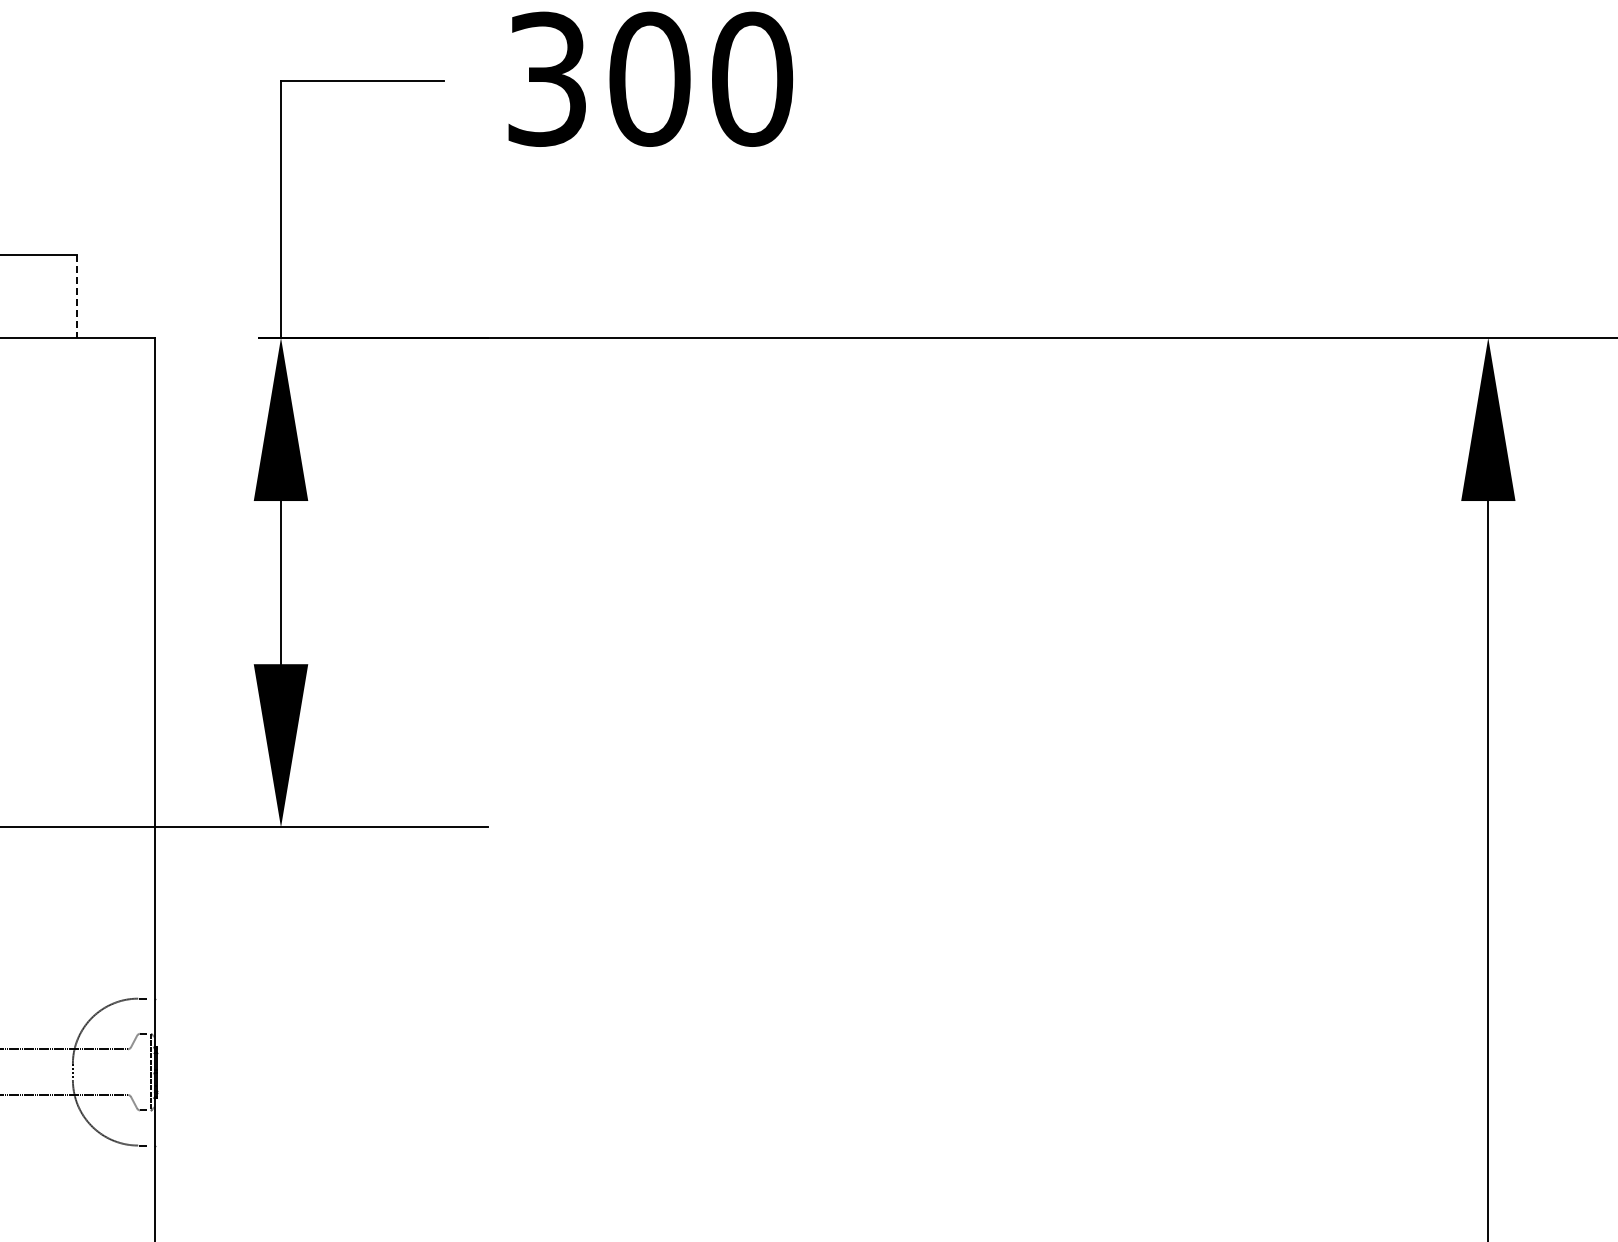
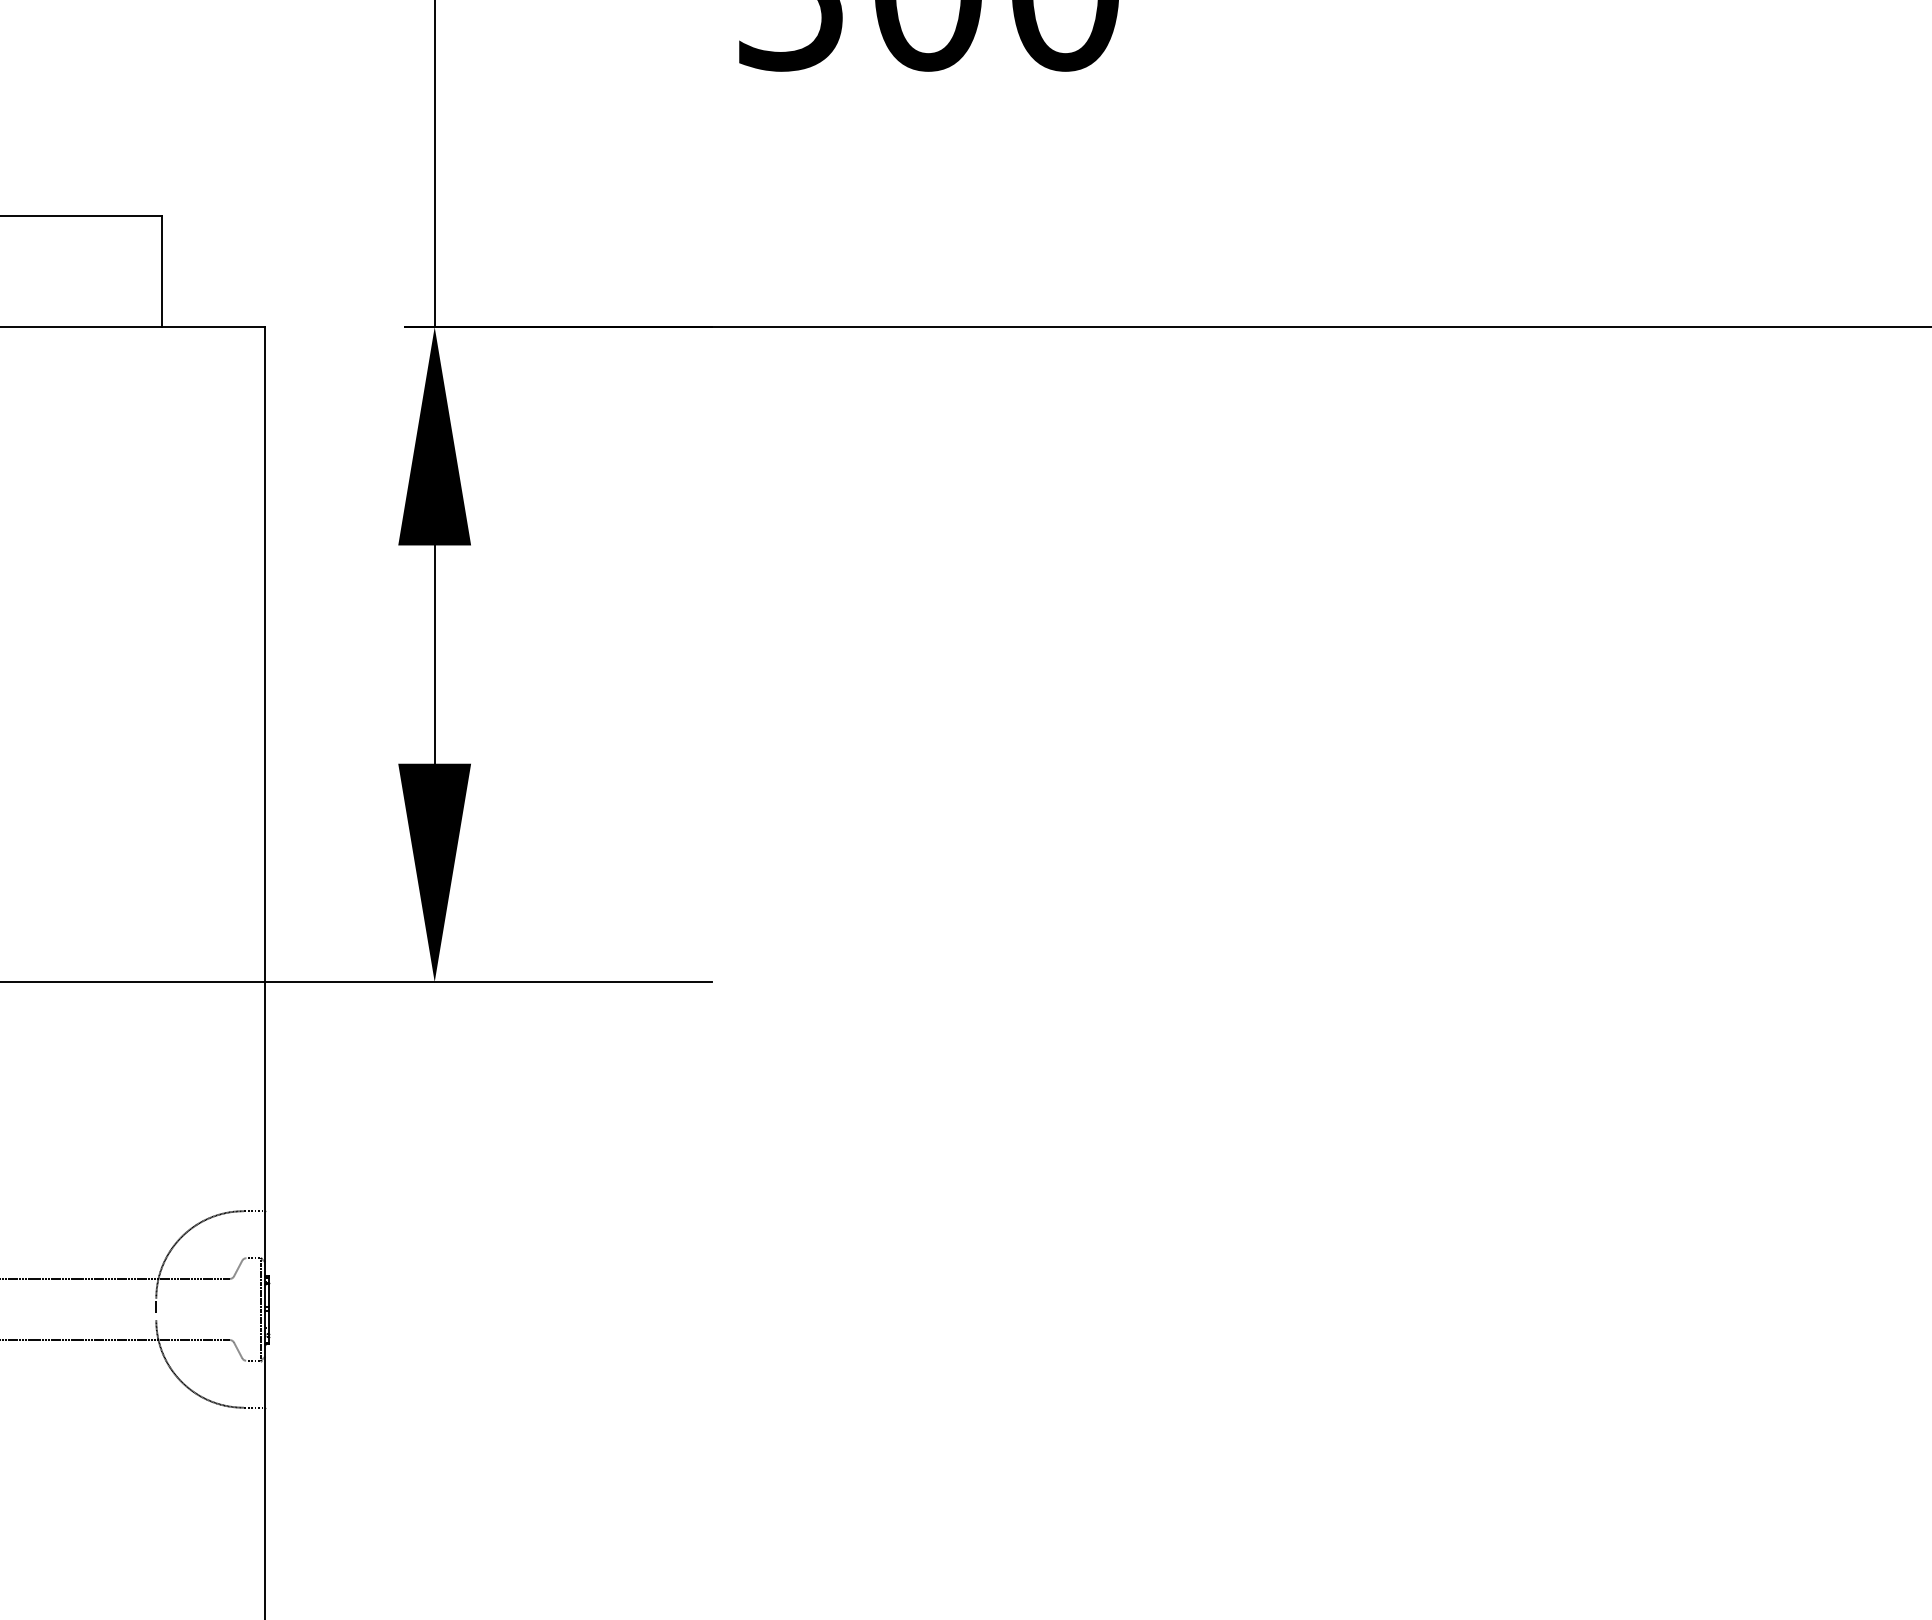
line: (76, 296) -> (161, 271), dashed -> solid

